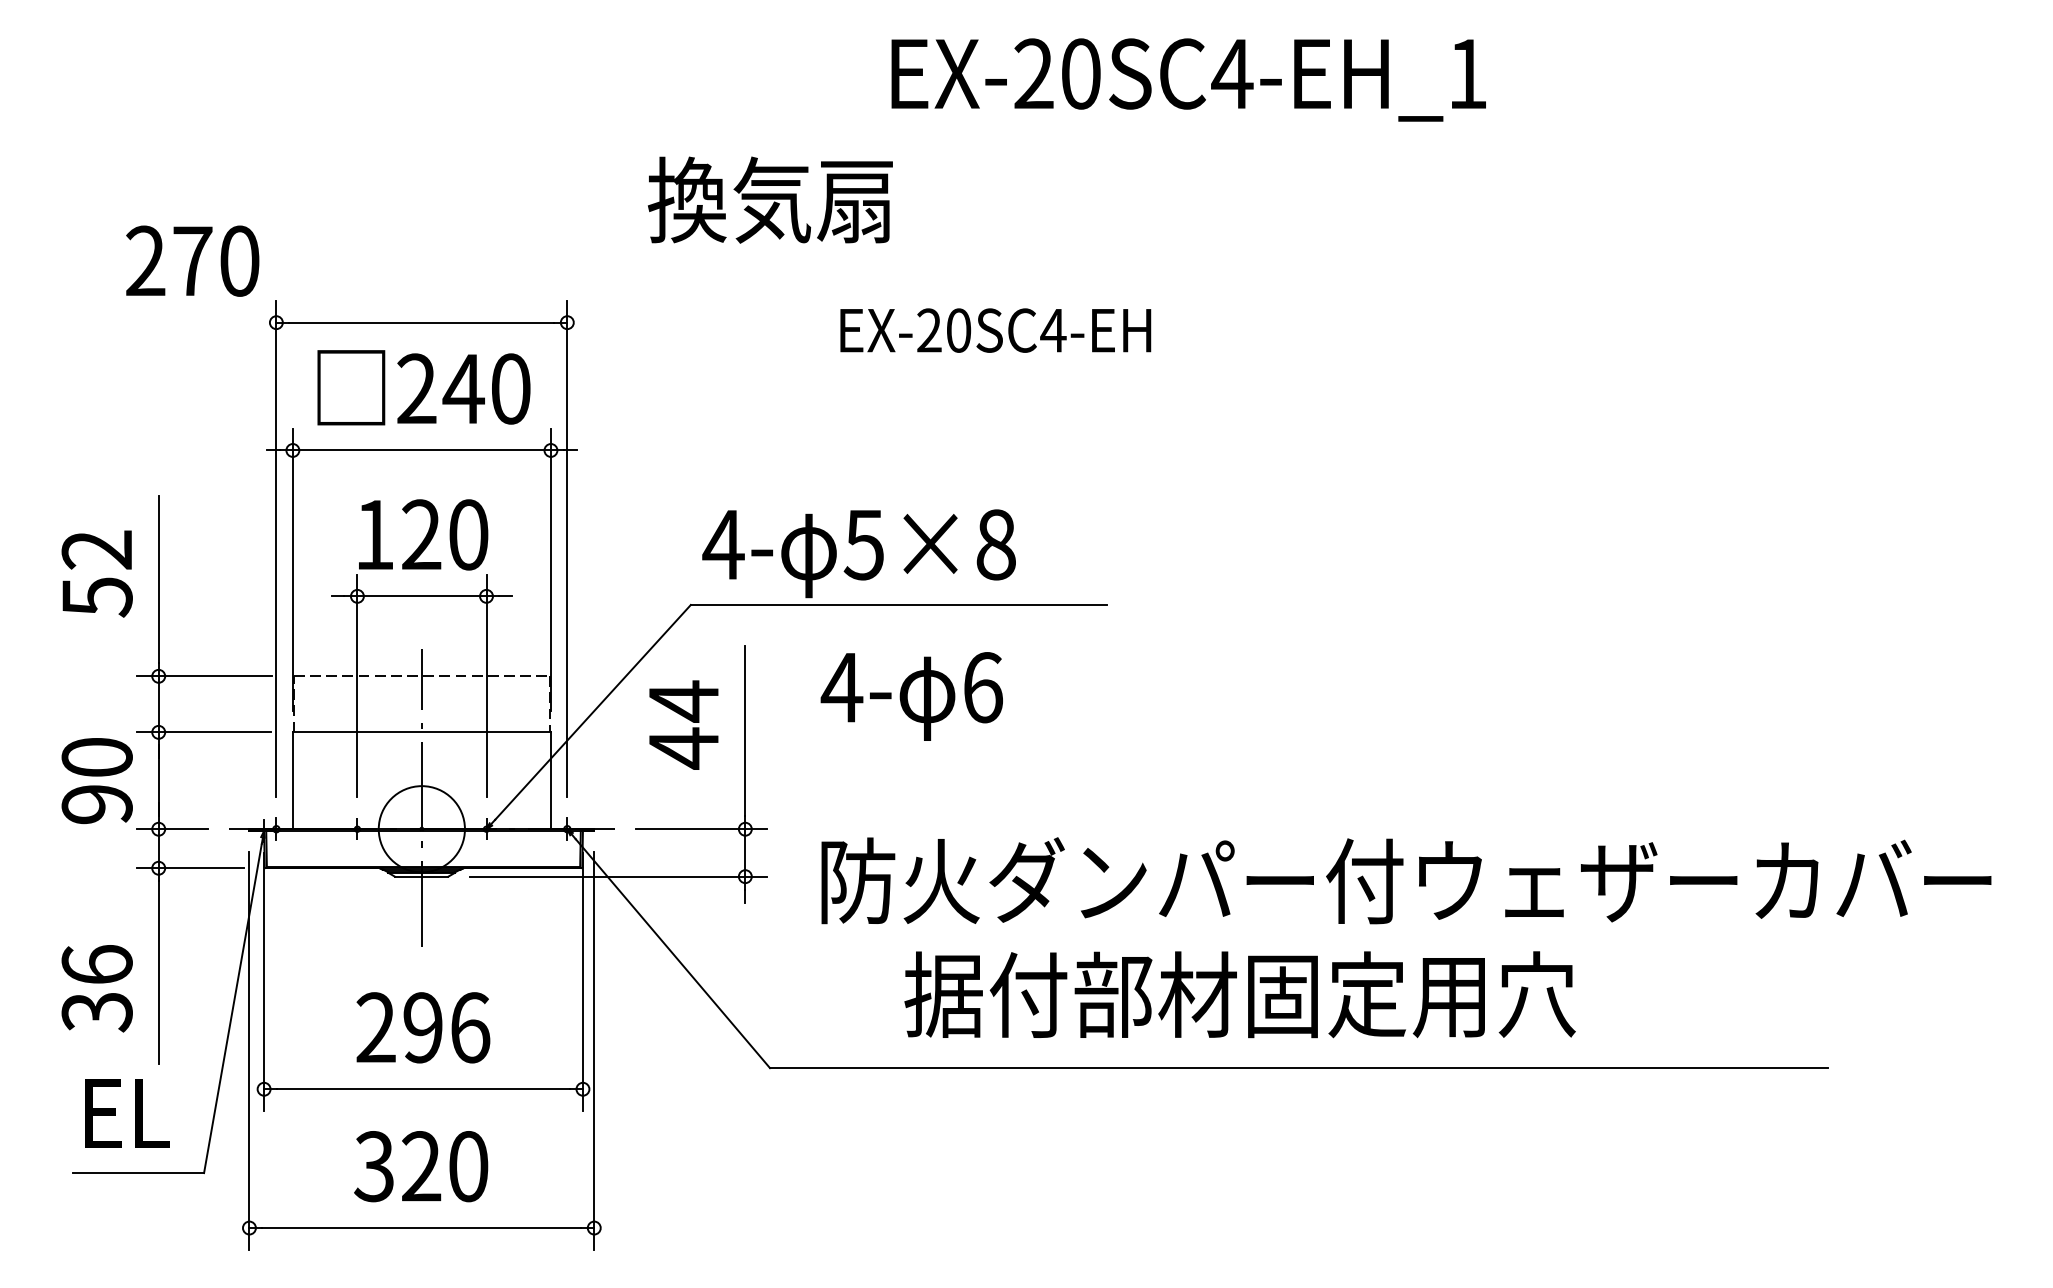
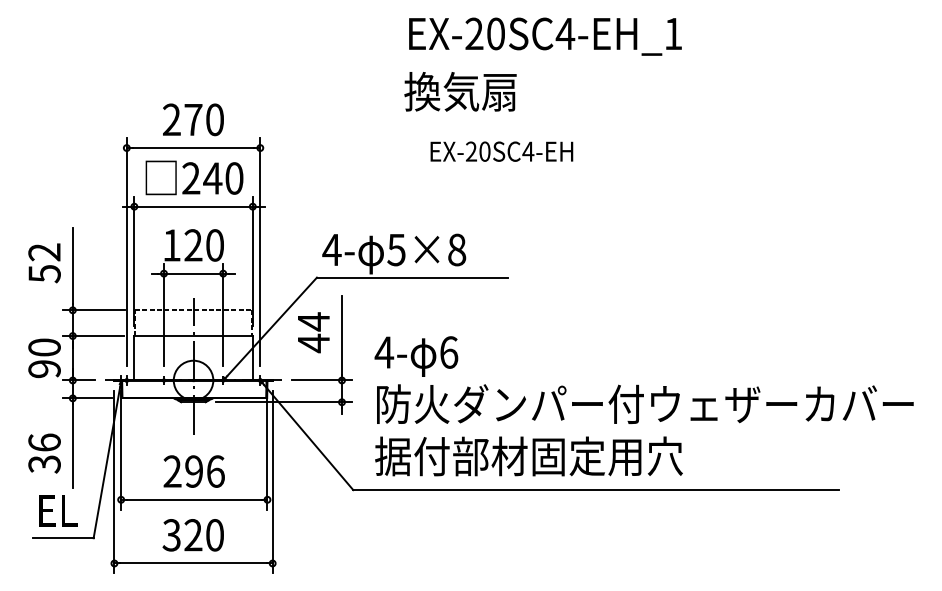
text: (770, 199) -> (460, 91), moved
text: (192, 260) -> (193, 119), moved
text: (994, 330) -> (501, 151), moved
text: (912, 696) -> (416, 356), moved
text: (1238, 994) -> (528, 456), moved

